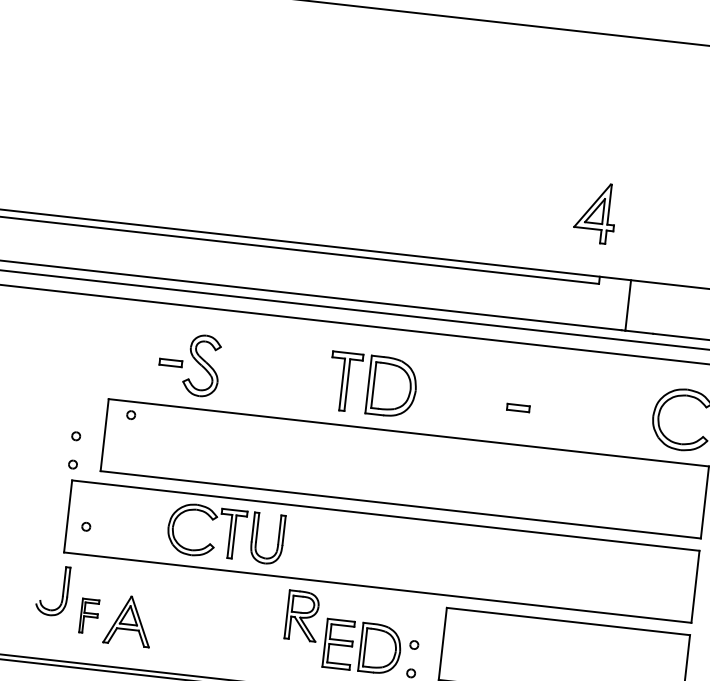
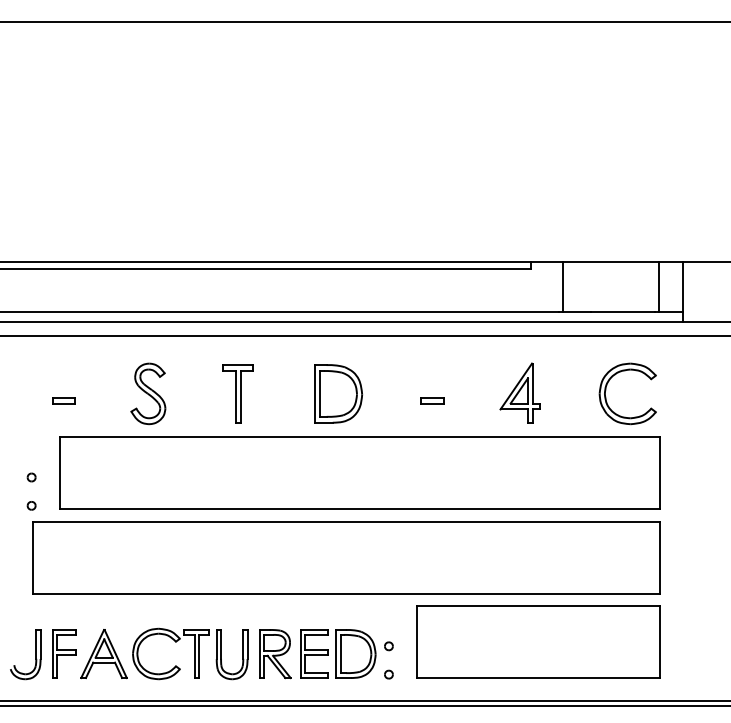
part: (595, 212) -> (519, 392), moved
part: (170, 362) -> (63, 400), moved
part: (344, 381) -> (237, 393), moved
part: (518, 407) -> (432, 400), moved
part: (131, 415) -> (83, 450), removed
part: (86, 526) -> (51, 565), removed
part: (226, 533) -> (190, 653), moved
part: (62, 591) -> (35, 654), moved
part: (89, 615) -> (64, 653), size x1.43
part: (302, 616) -> (275, 654), moved

